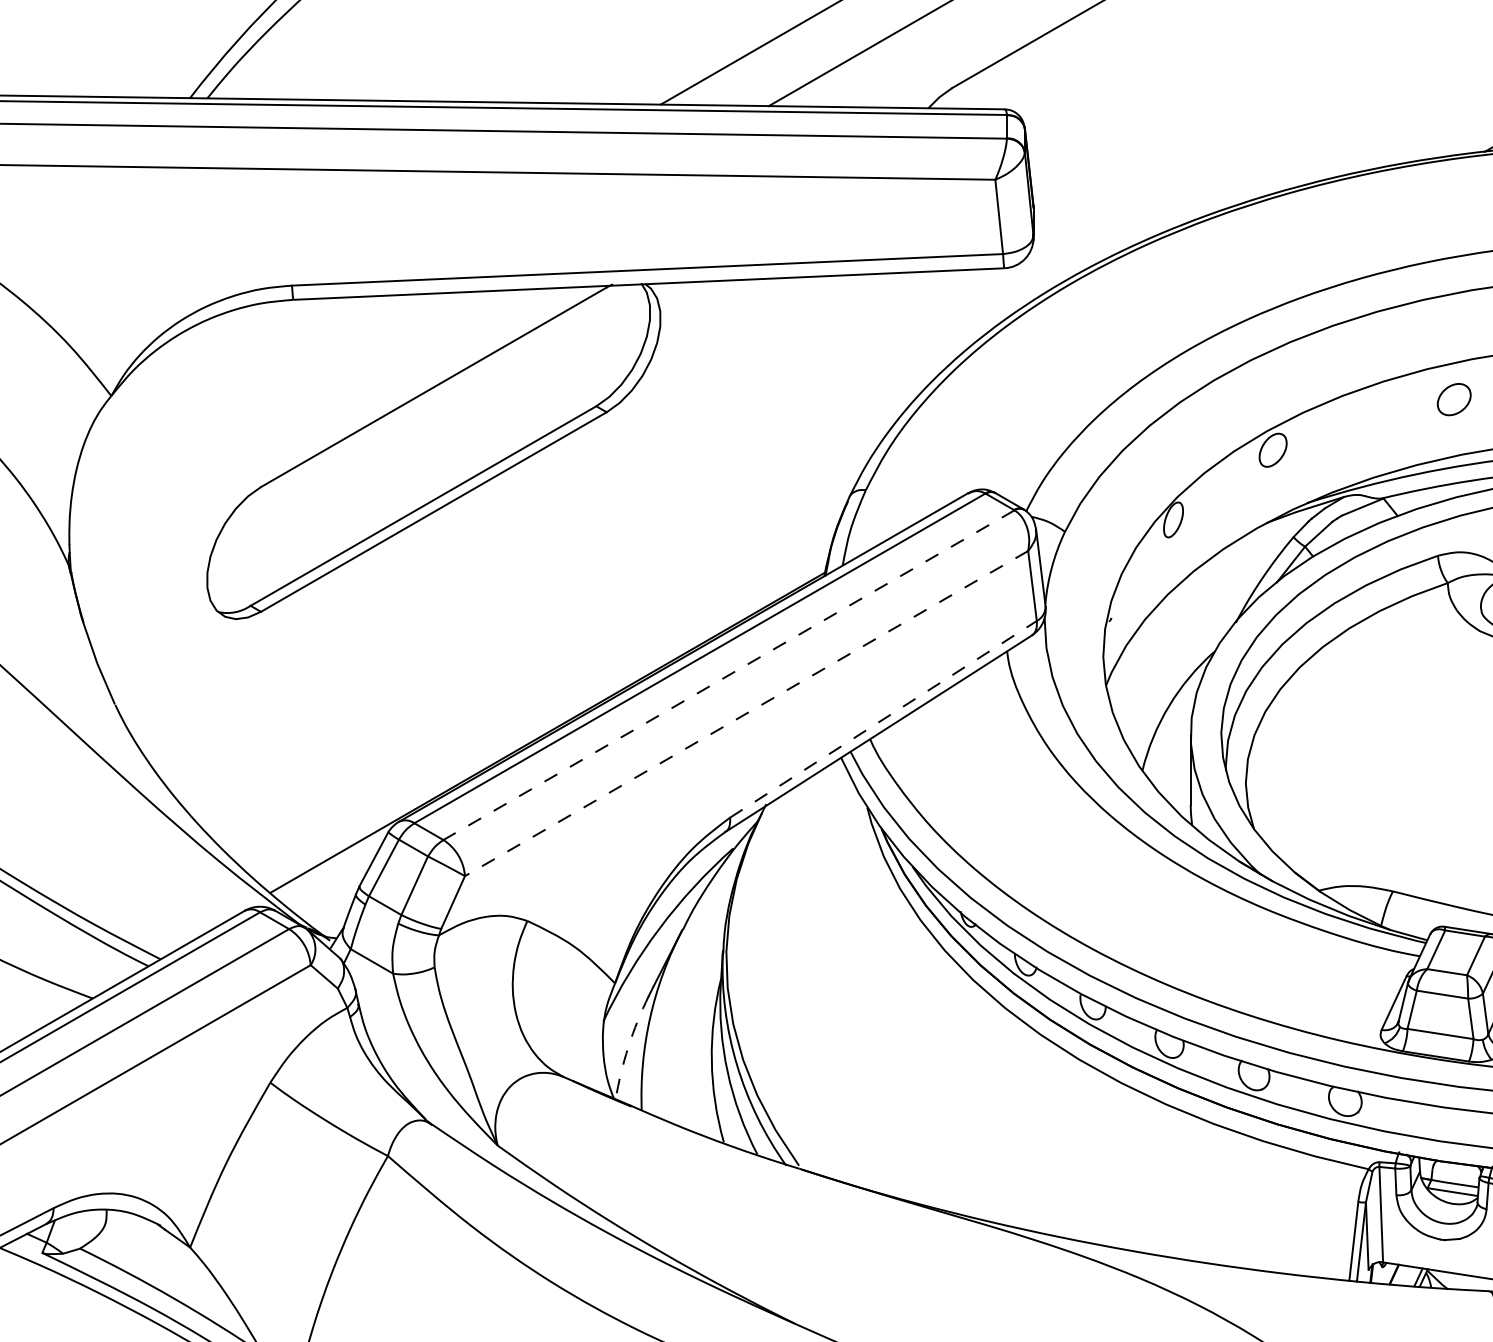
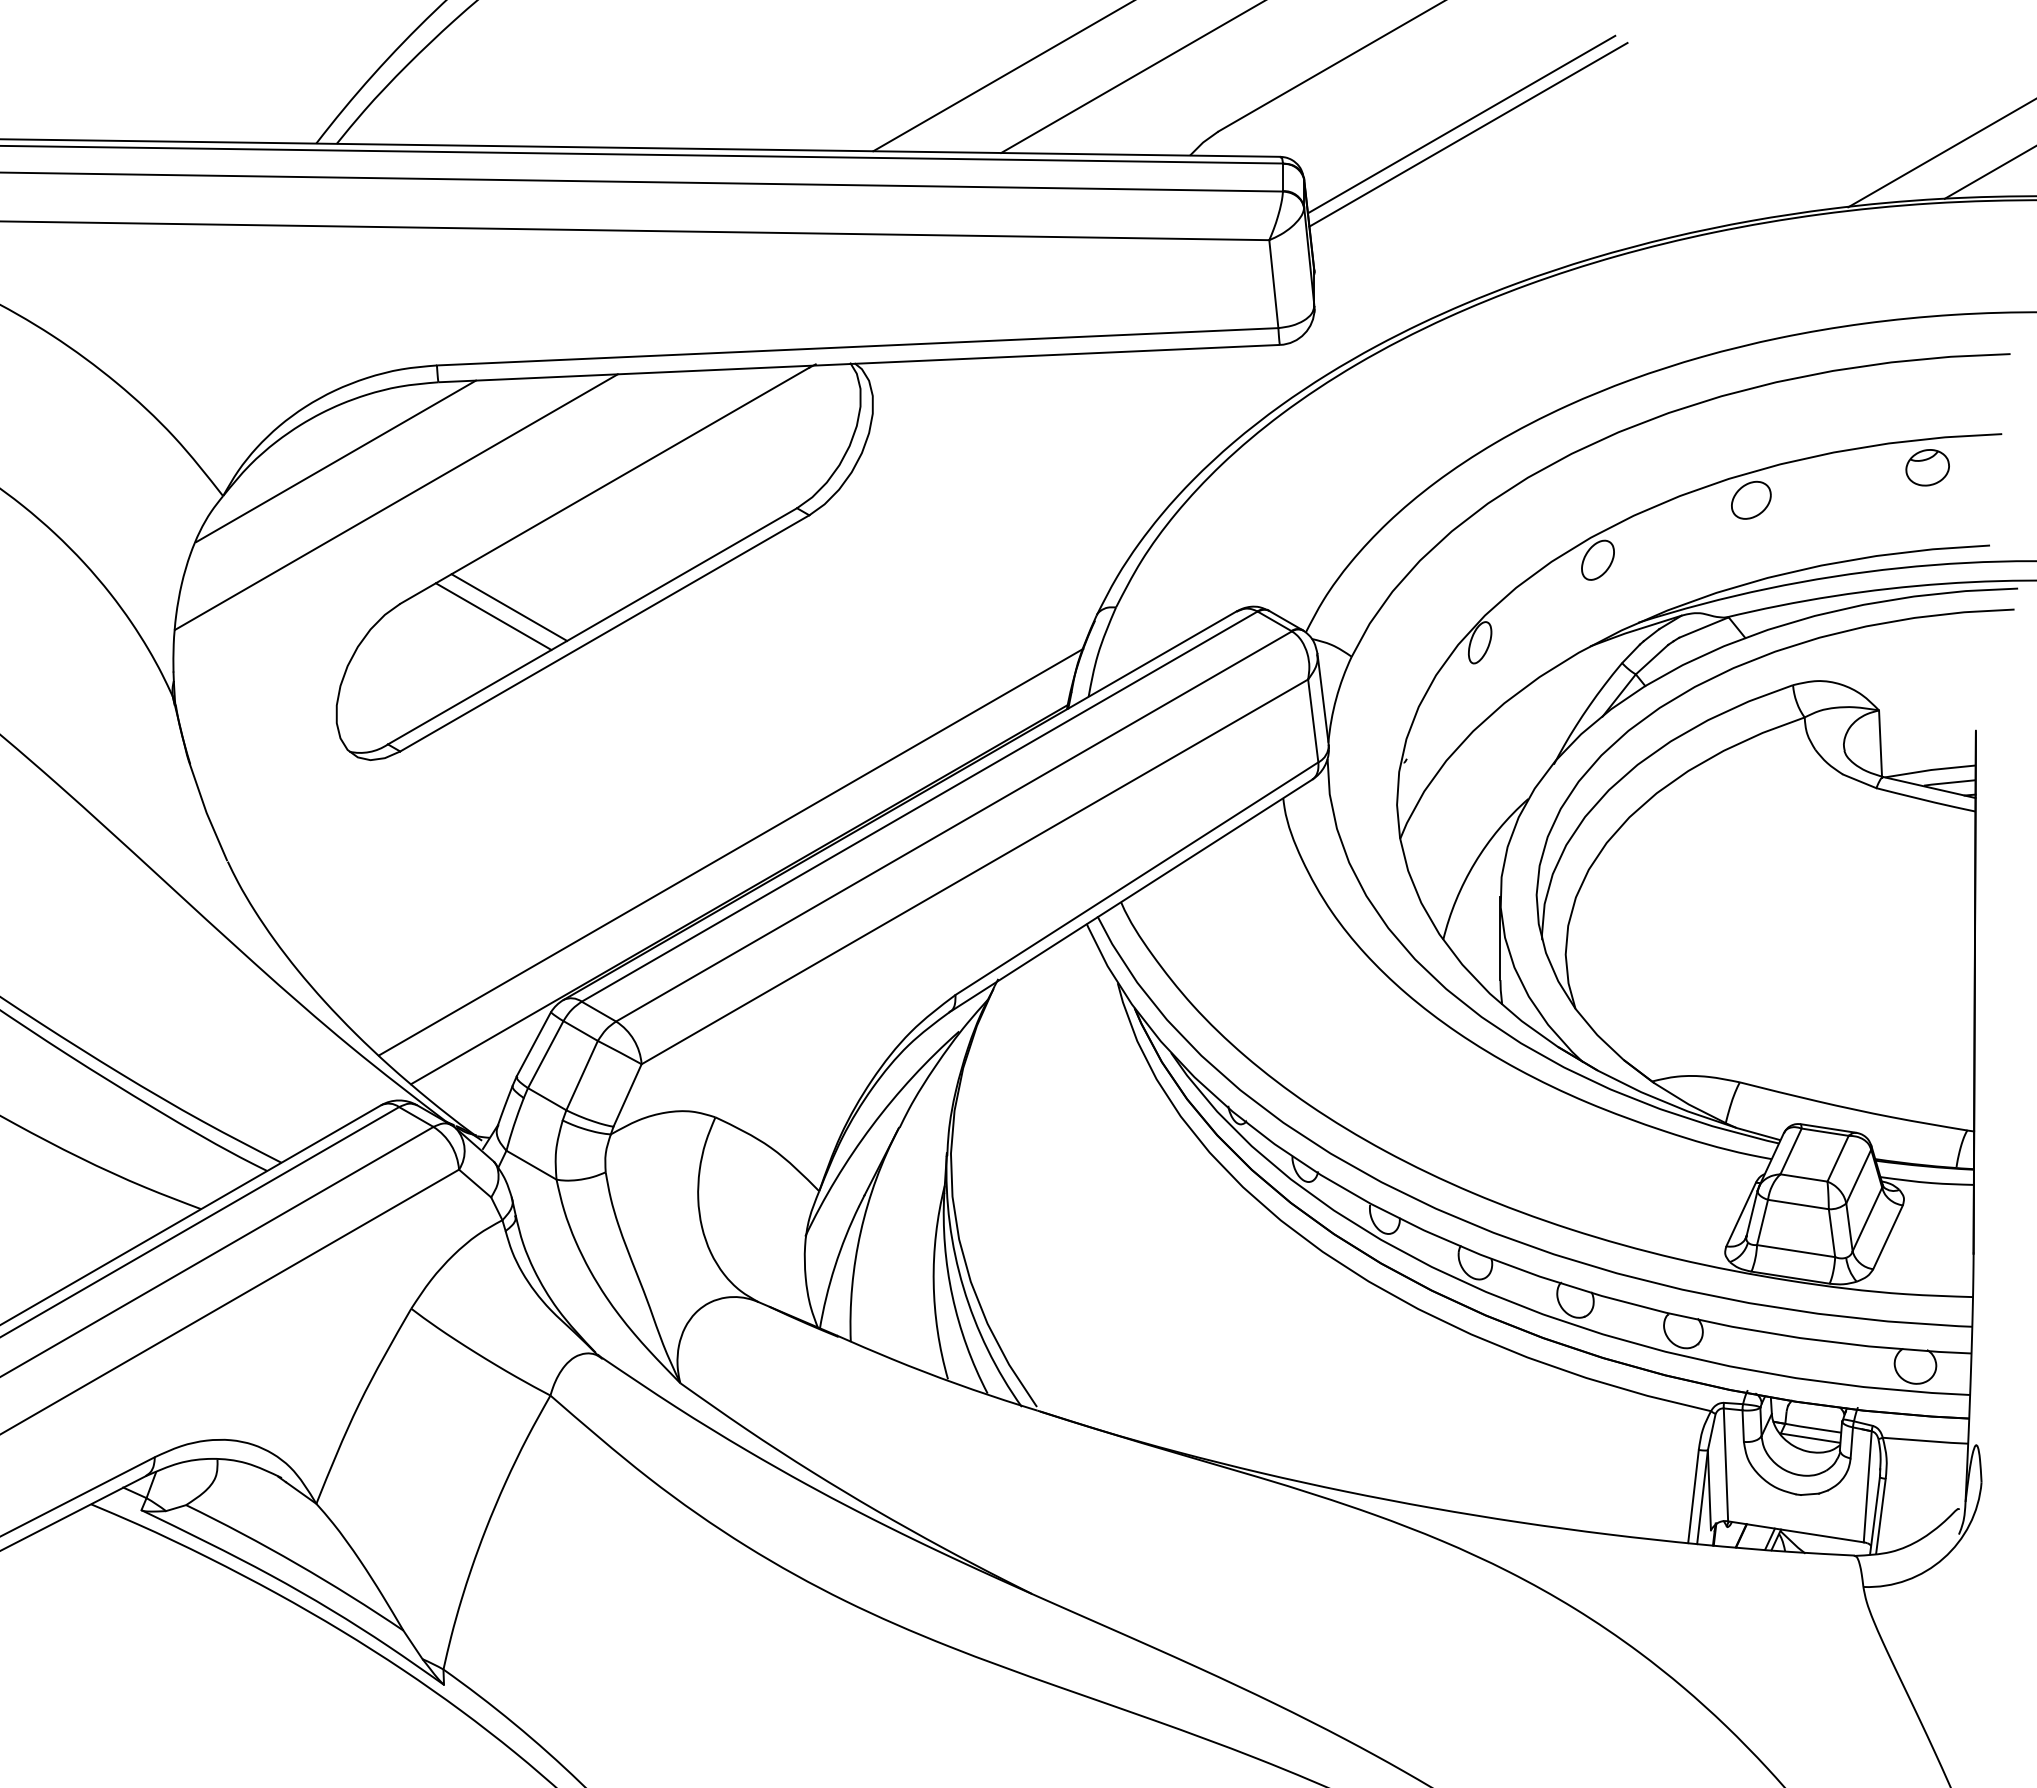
line: (1157, 82) -> (1461, 124), added
line: (1163, 90) -> (1468, 134), added
line: (206, 366) -> (335, 461), added
part: (1454, 398) -> (1751, 499), moved
line: (257, 400) -> (395, 501), added
line: (353, 490) -> (509, 607), added
line: (339, 497) -> (493, 616), added
line: (728, 675) -> (953, 826), dashed -> solid
line: (540, 696) -> (730, 851), added
line: (746, 713) -> (974, 871), dashed -> solid
line: (883, 719) -> (1136, 878), dashed -> solid
arc: (628, 1047) -> (835, 1266), dashed -> solid

